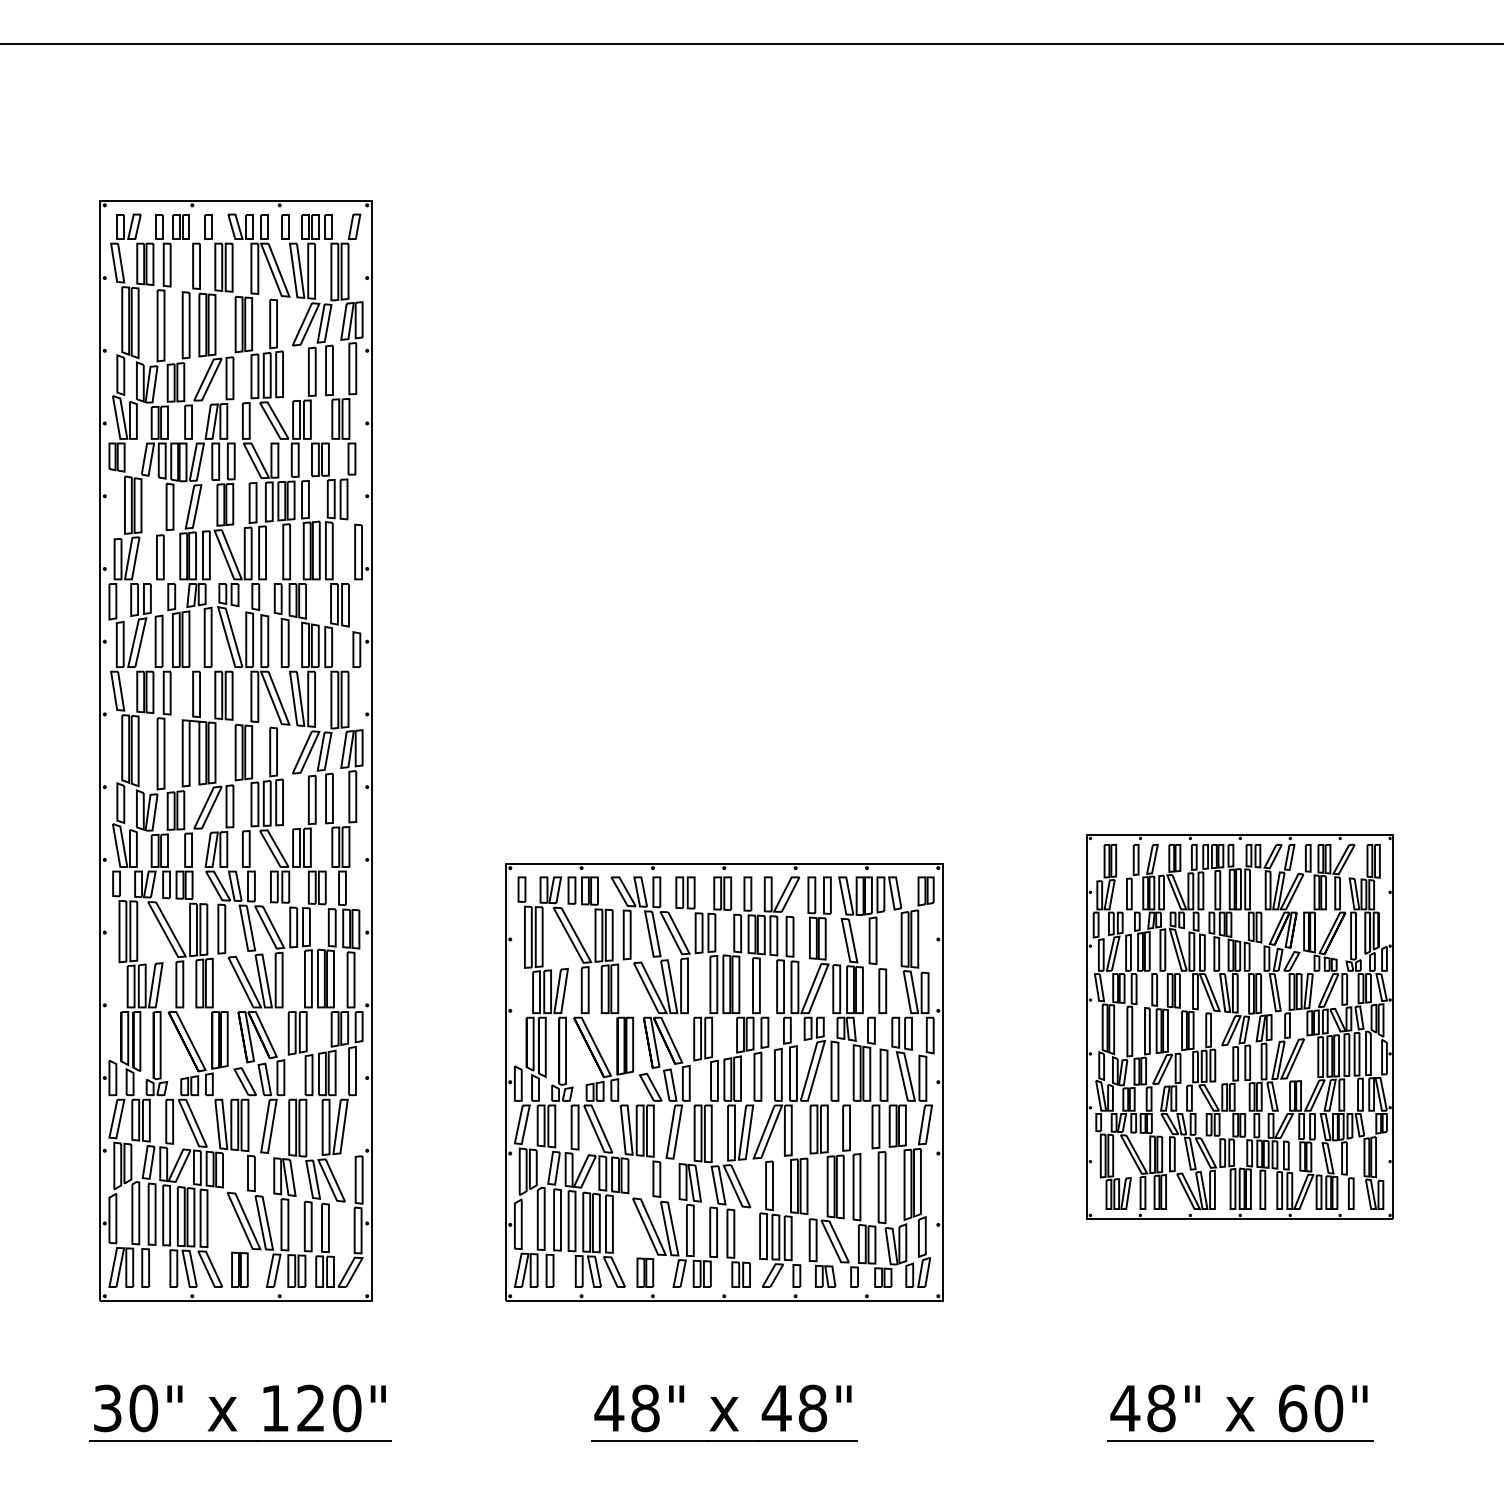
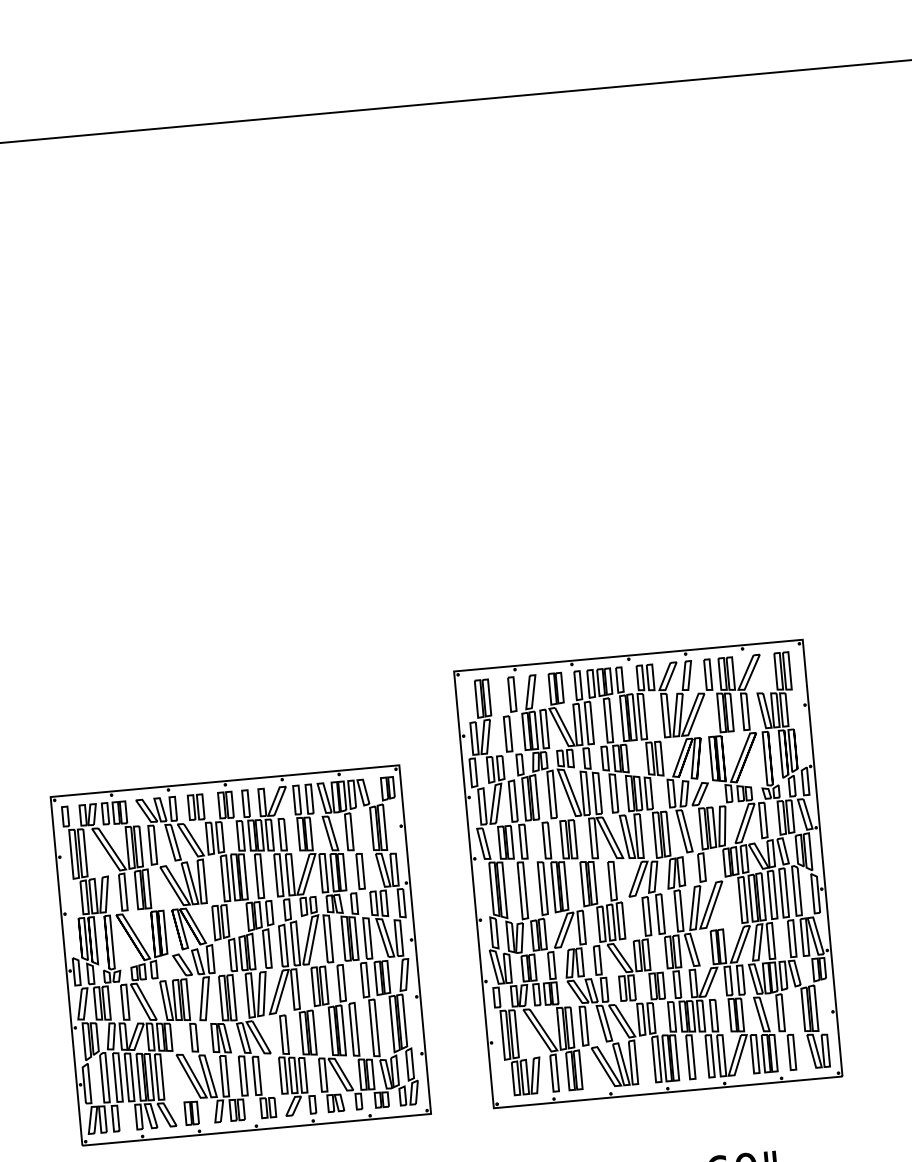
part: (1240, 1026) -> (648, 873), size x1.43

